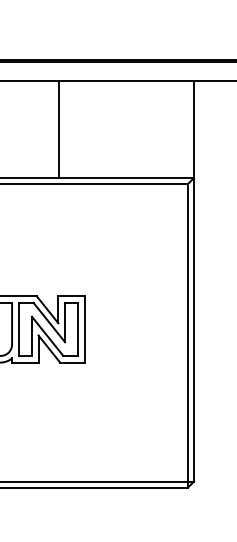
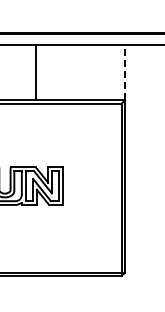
line: (59, 129) -> (36, 72), moved
line: (194, 129) -> (125, 72), solid -> dashed

